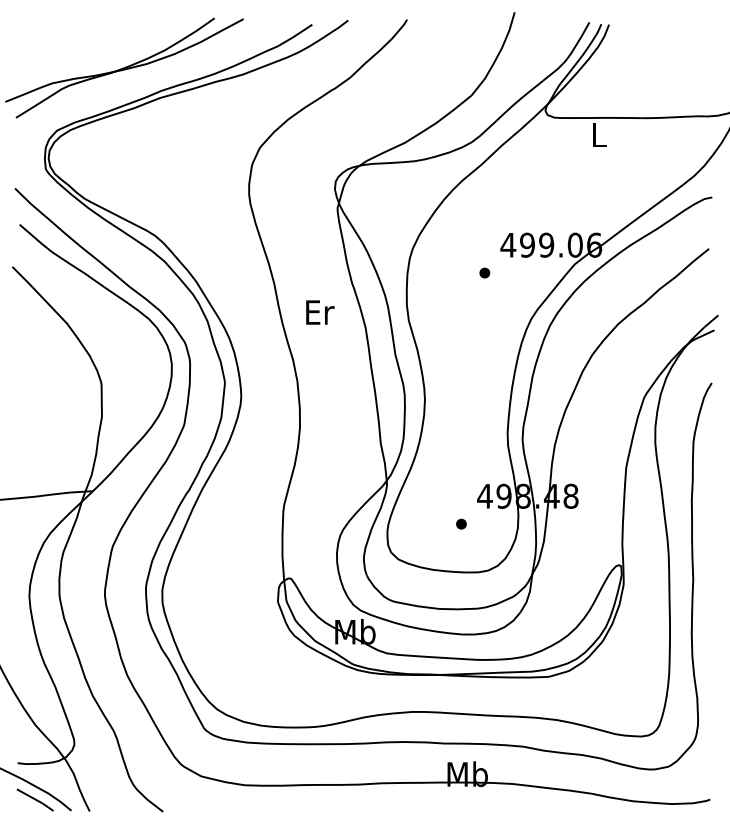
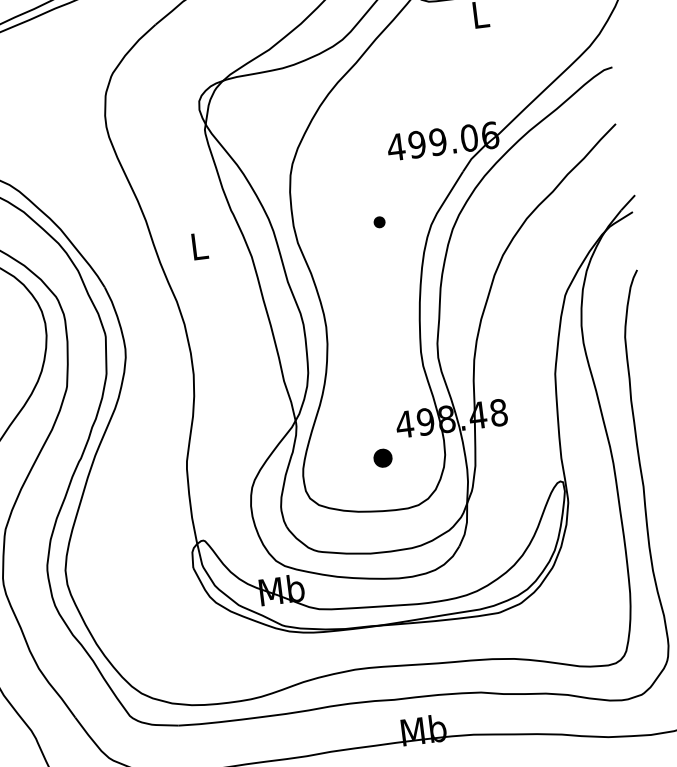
part: (484, 272) -> (379, 221), moved
text: (320, 312) -> (200, 246), Er -> L
part: (461, 523) -> (382, 457), size x1.6

